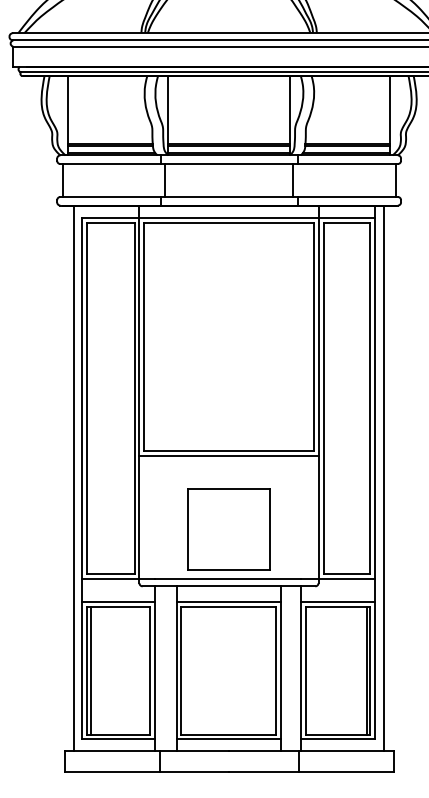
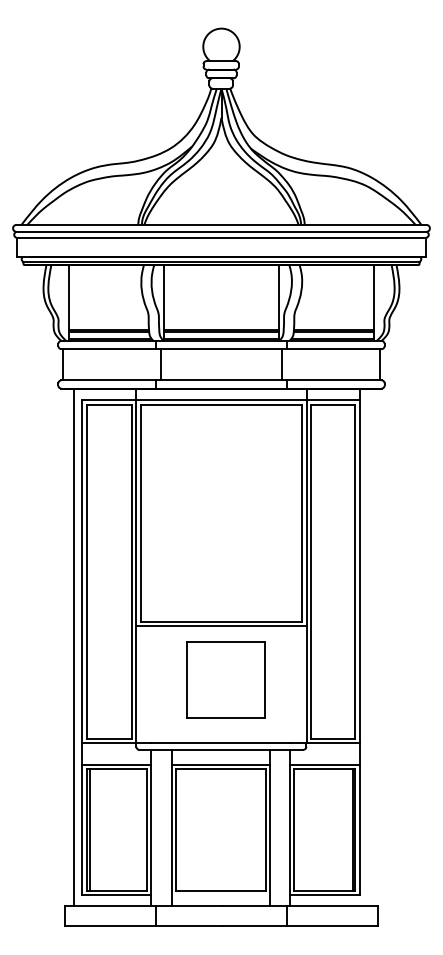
line: (384, 478) -> (368, 647), removed
part: (228, 529) -> (225, 679), moved
line: (228, 739) -> (220, 895), removed

